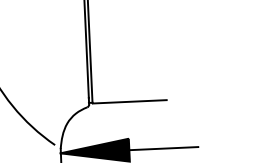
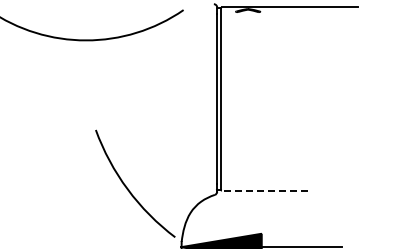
line: (129, 101) -> (264, 190), solid -> dashed

